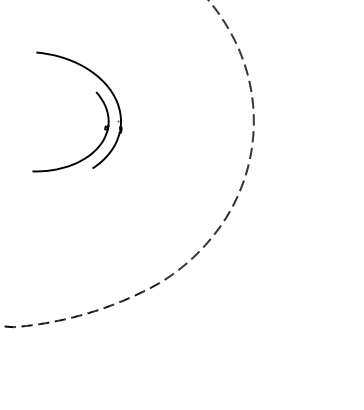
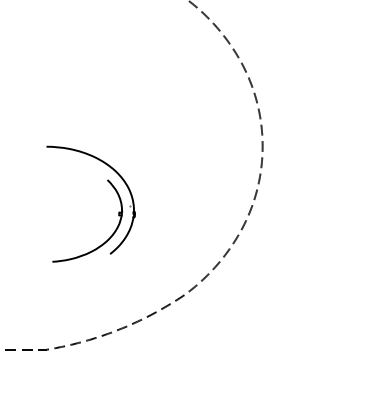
part: (100, 100) -> (112, 187), moved

